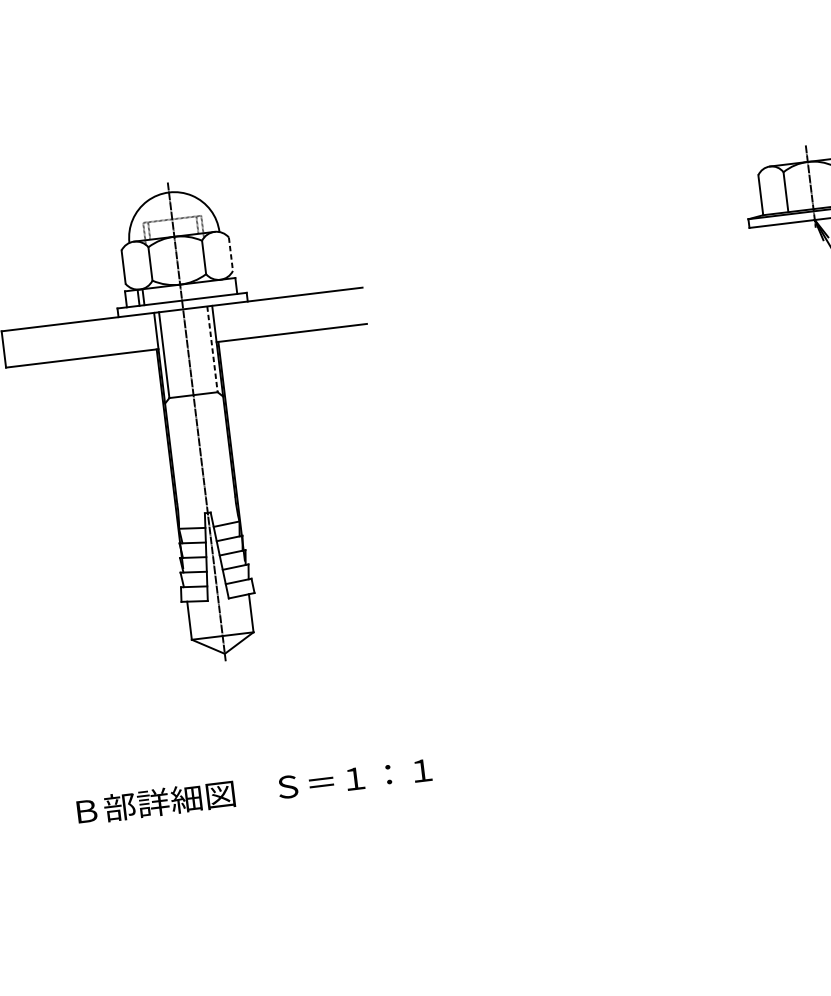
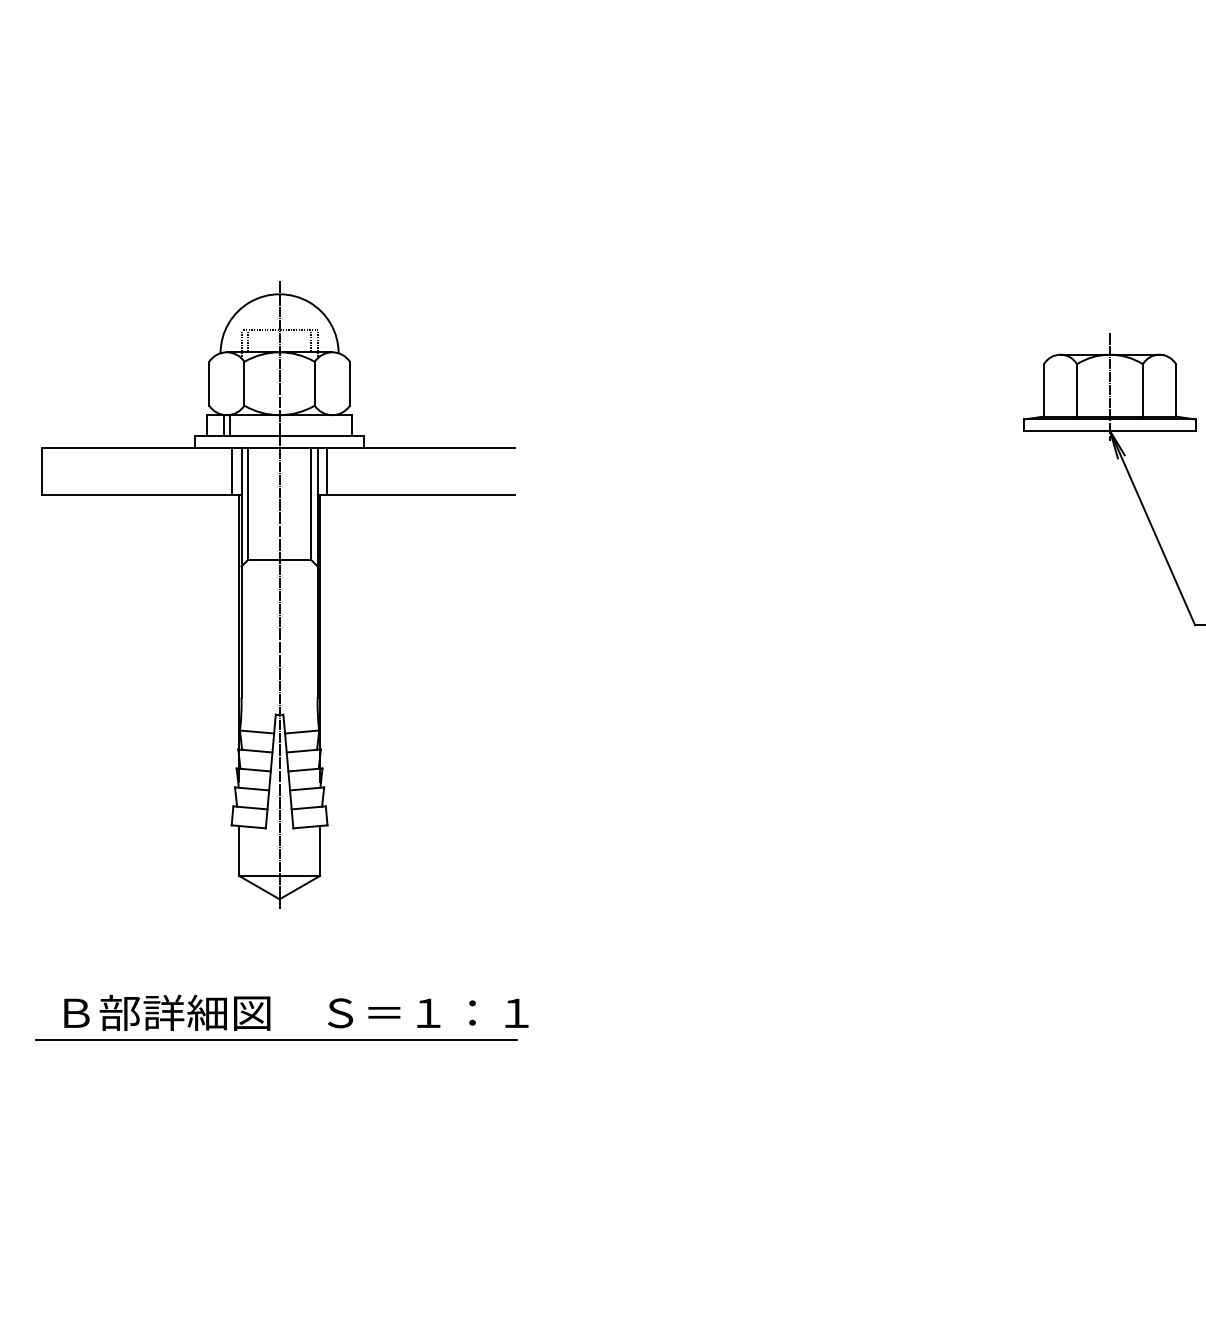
line: (230, 254) -> (349, 383), dashed -> solid
line: (221, 323) -> (327, 471), added
line: (149, 331) -> (232, 471), added
line: (212, 349) -> (311, 504), dashed -> solid
line: (235, 761) -> (276, 1039), added
text: (254, 790) -> (296, 1012), moved

